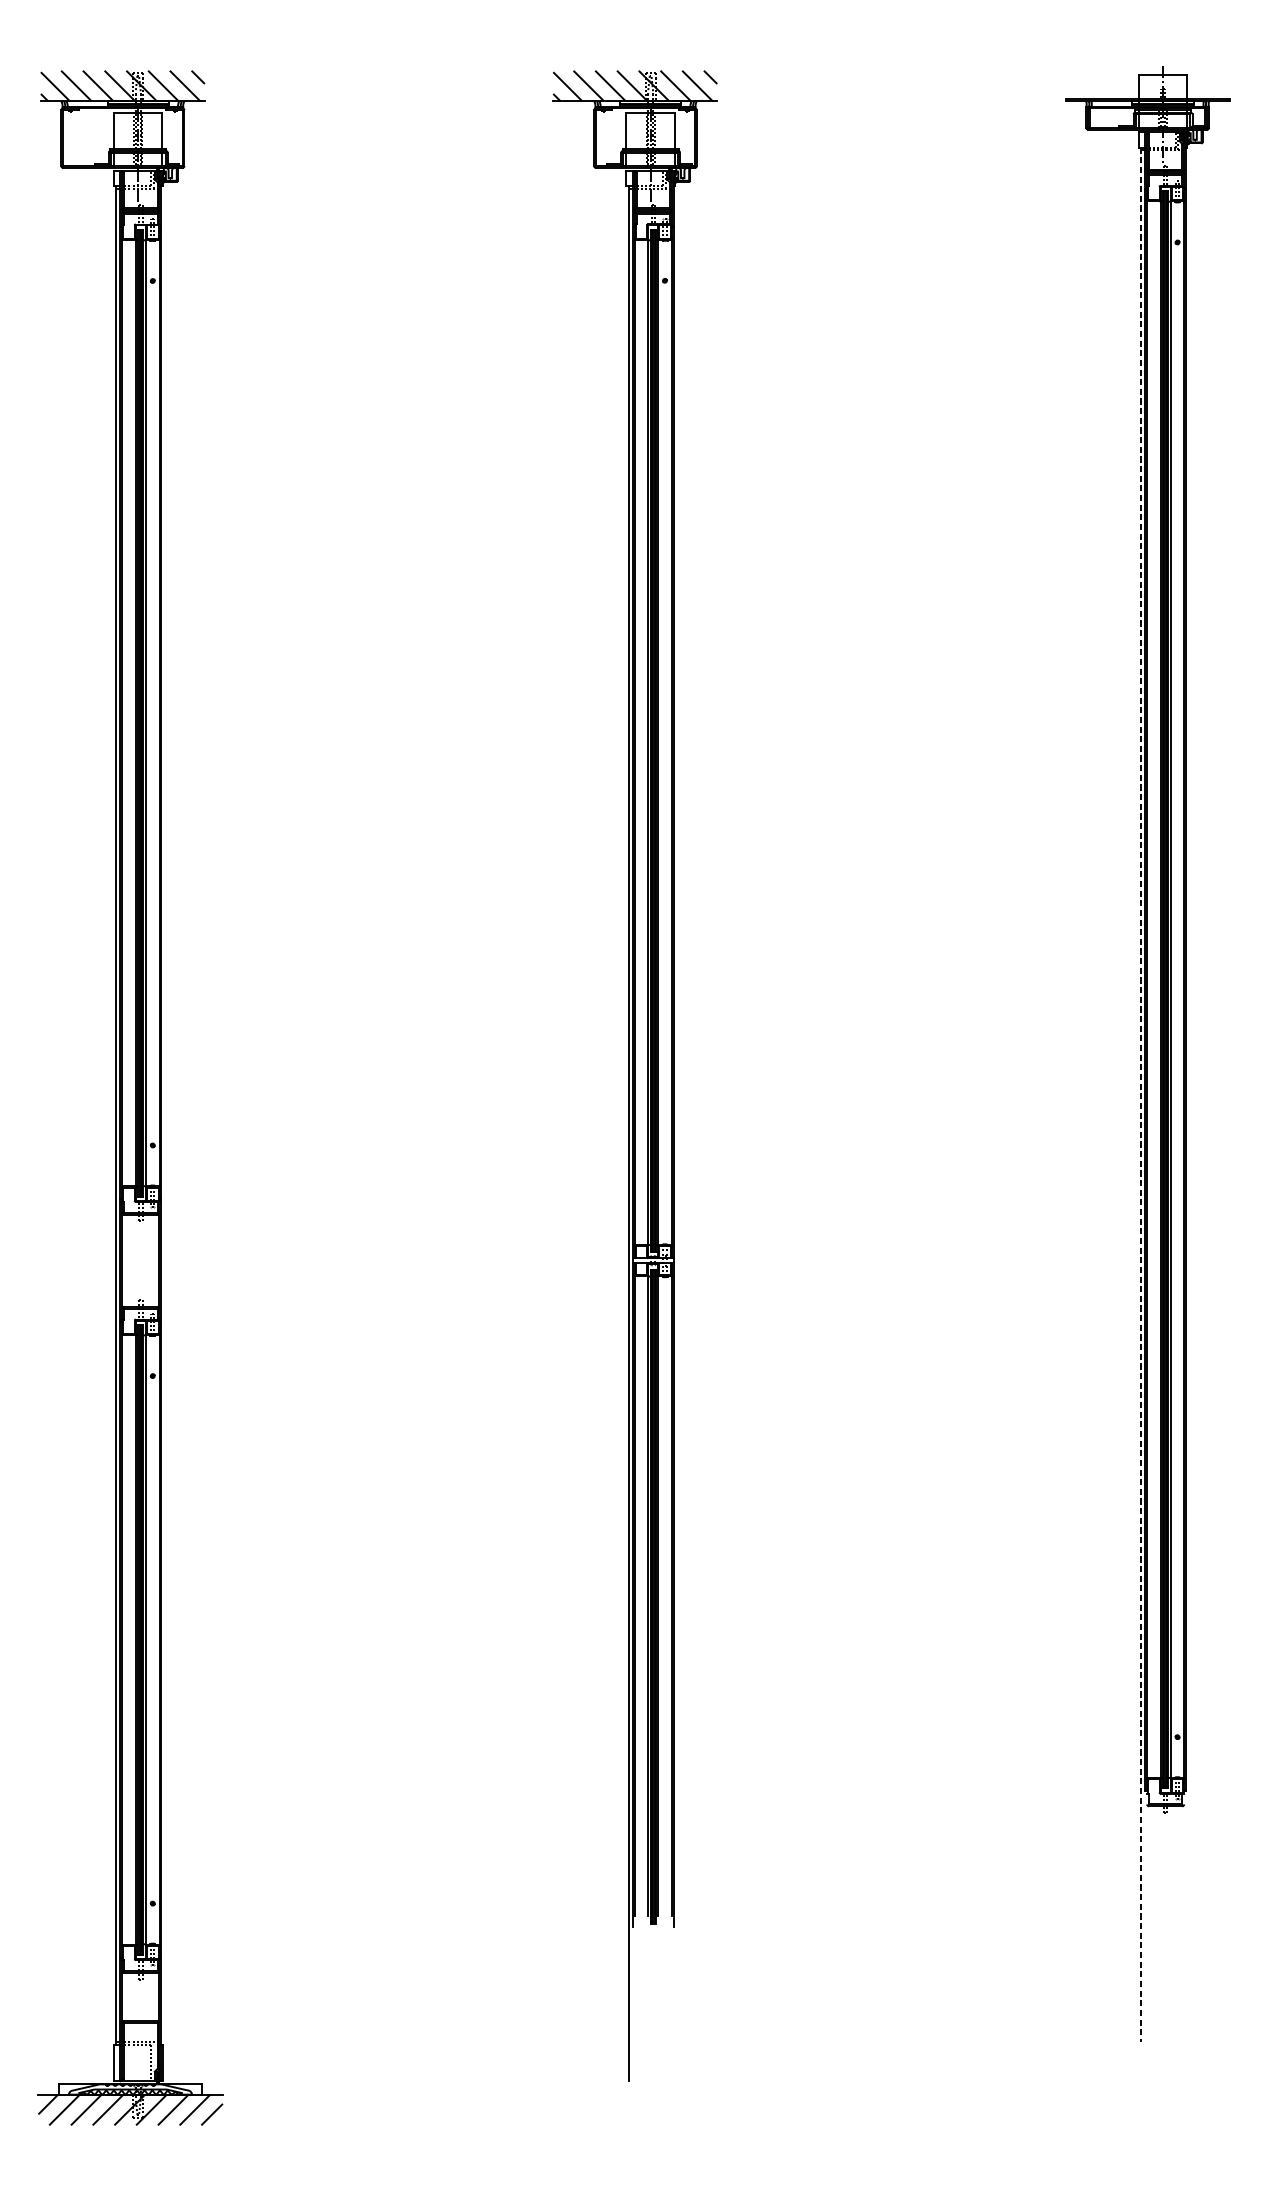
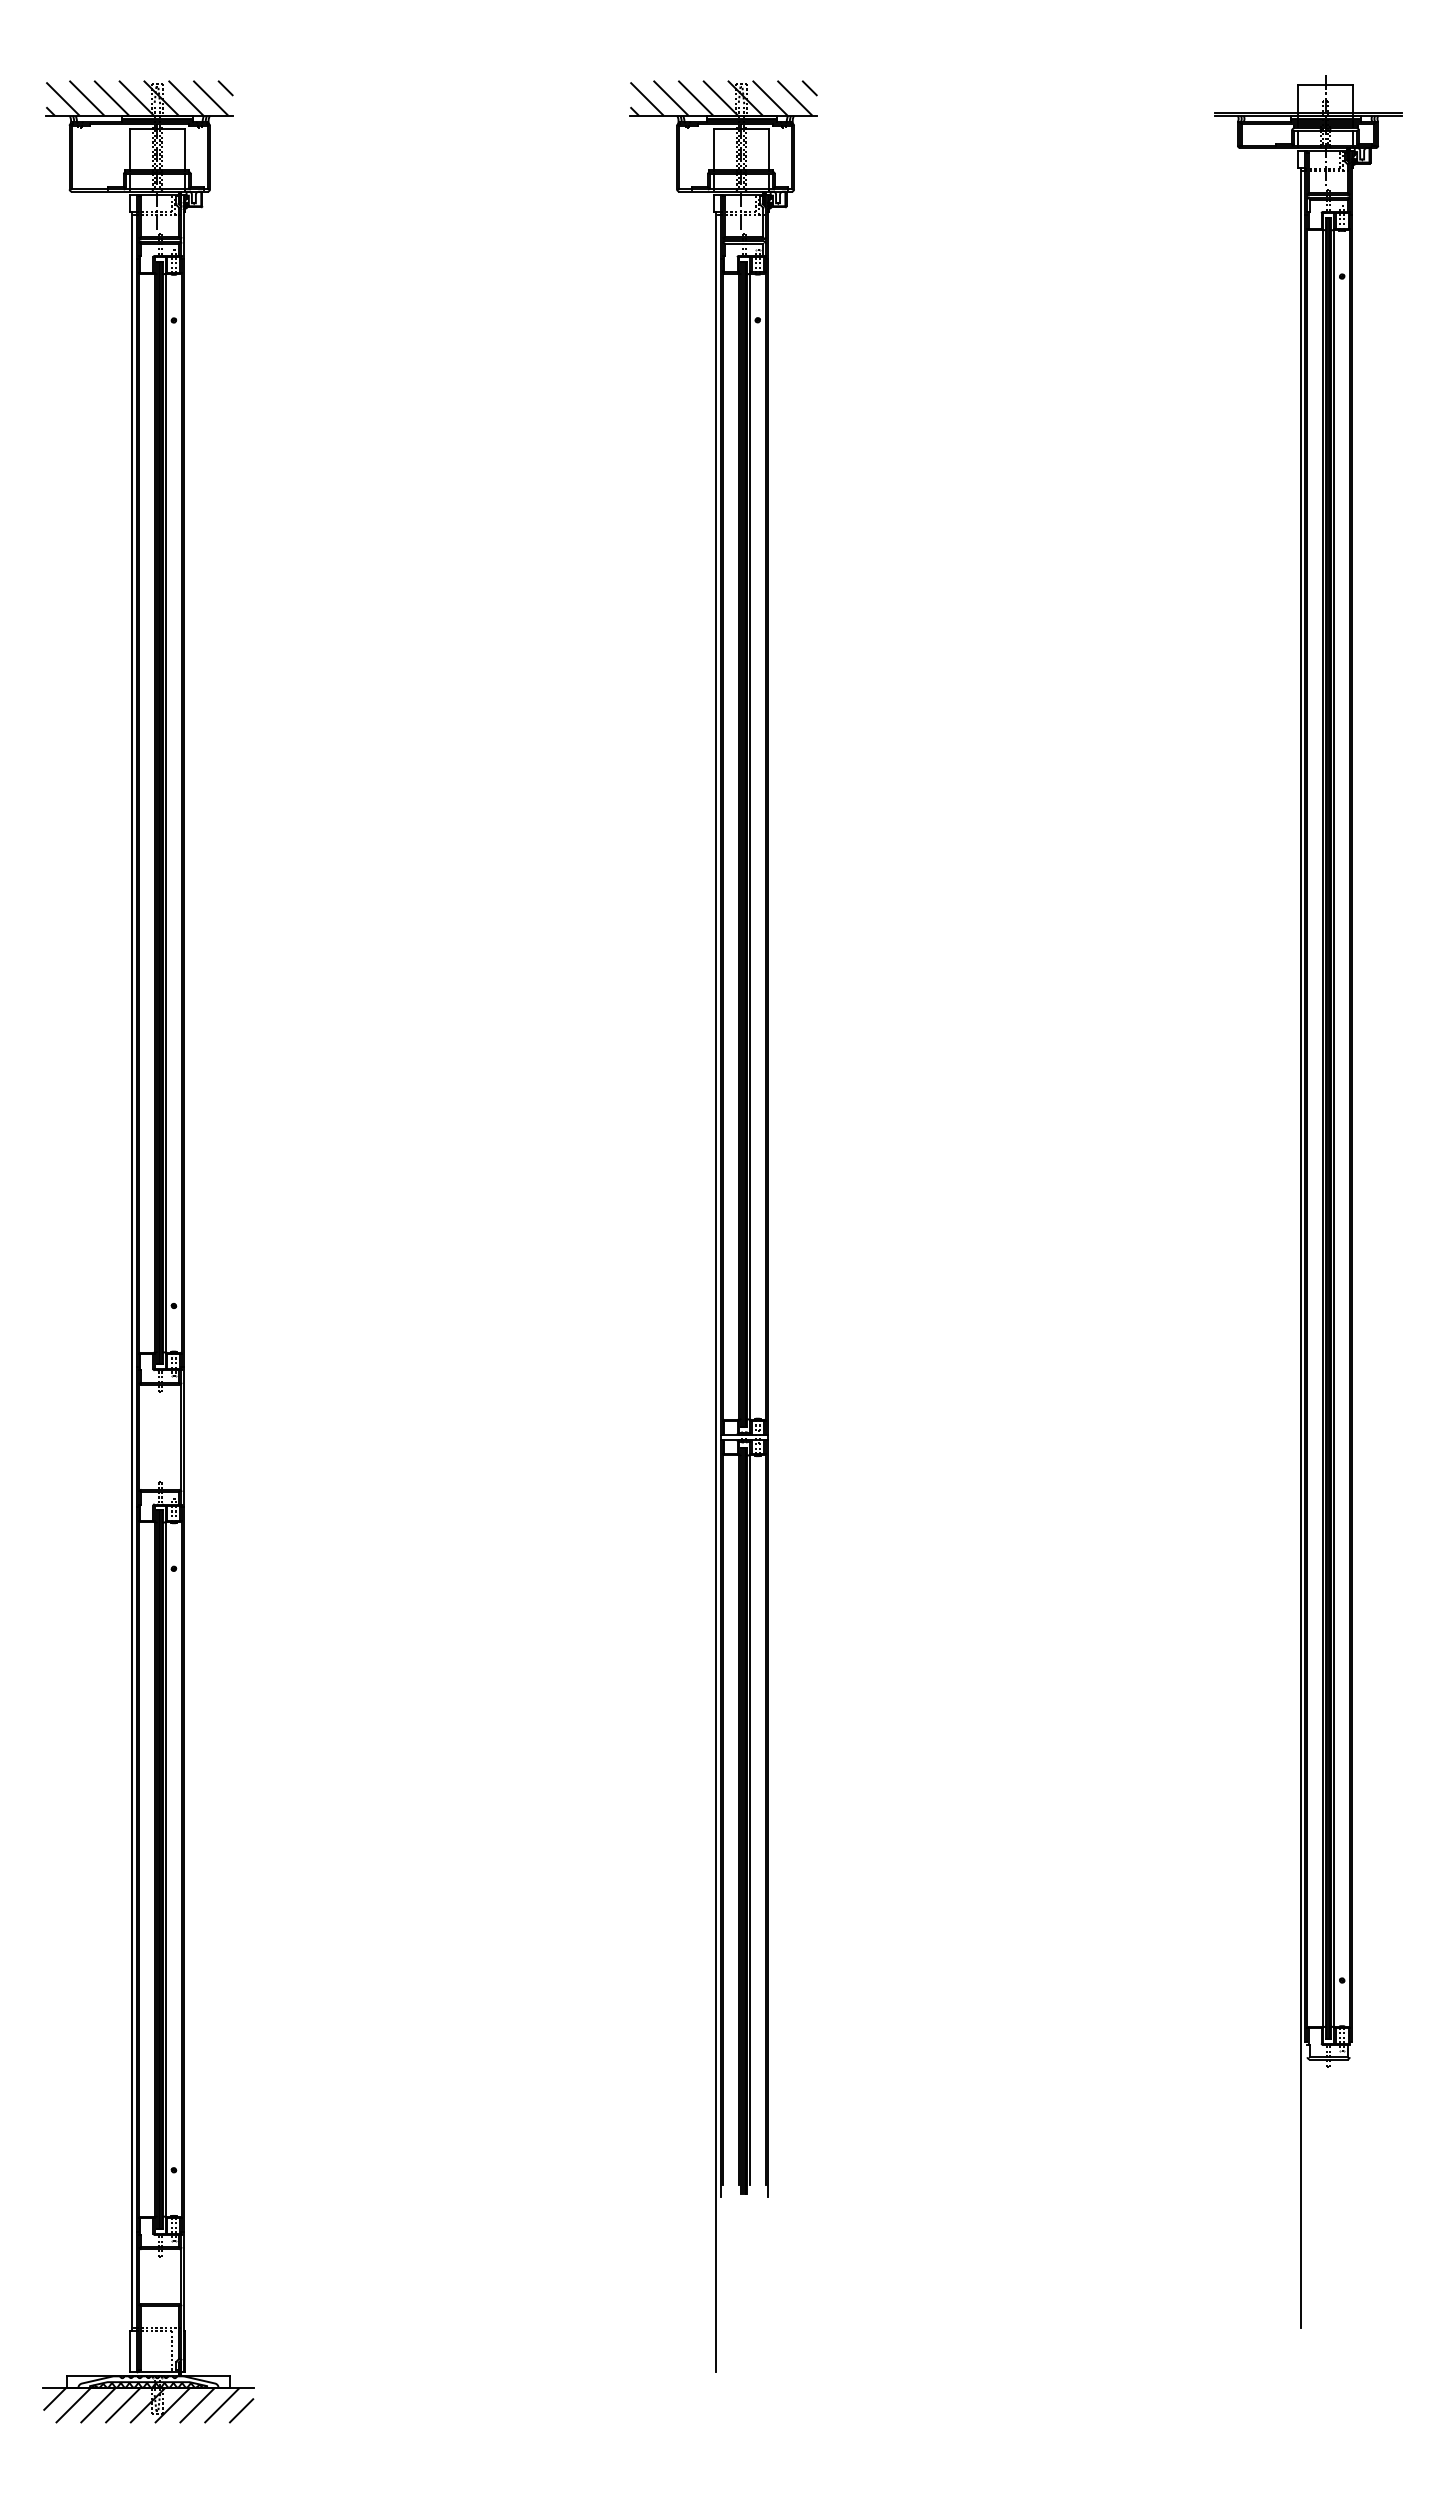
line: (1141, 1095) -> (1300, 1248), dashed -> solid

